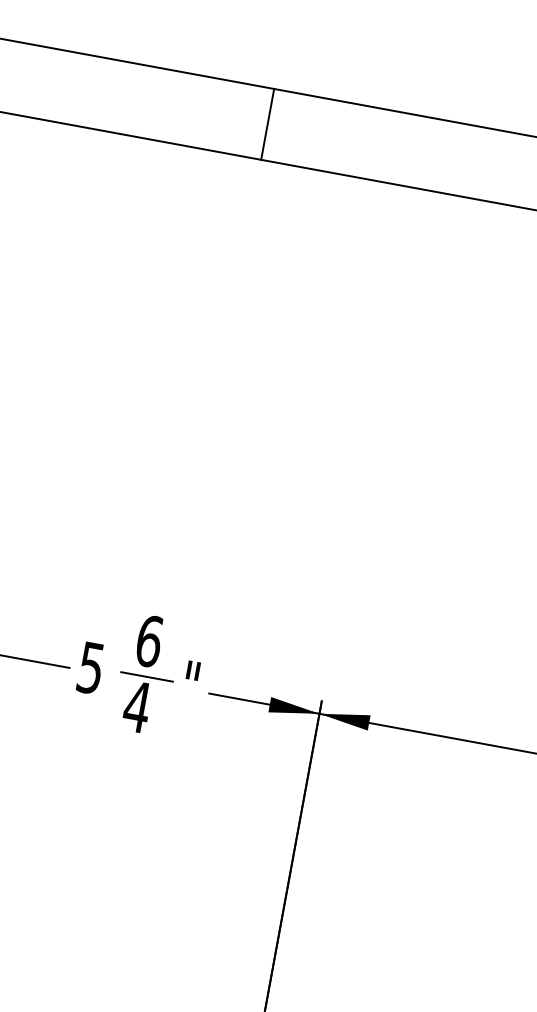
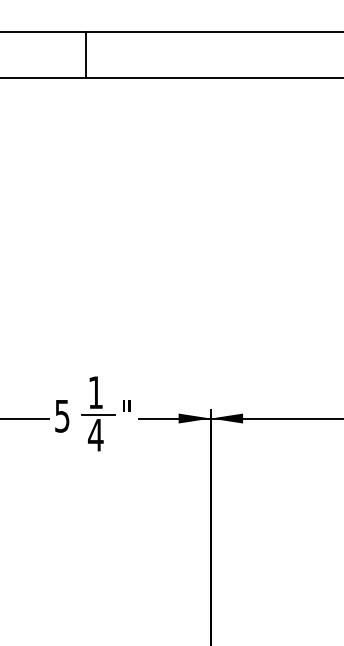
line: (267, 123) -> (85, 54), moved
text: (148, 640) -> (95, 392), 6 -> 1

